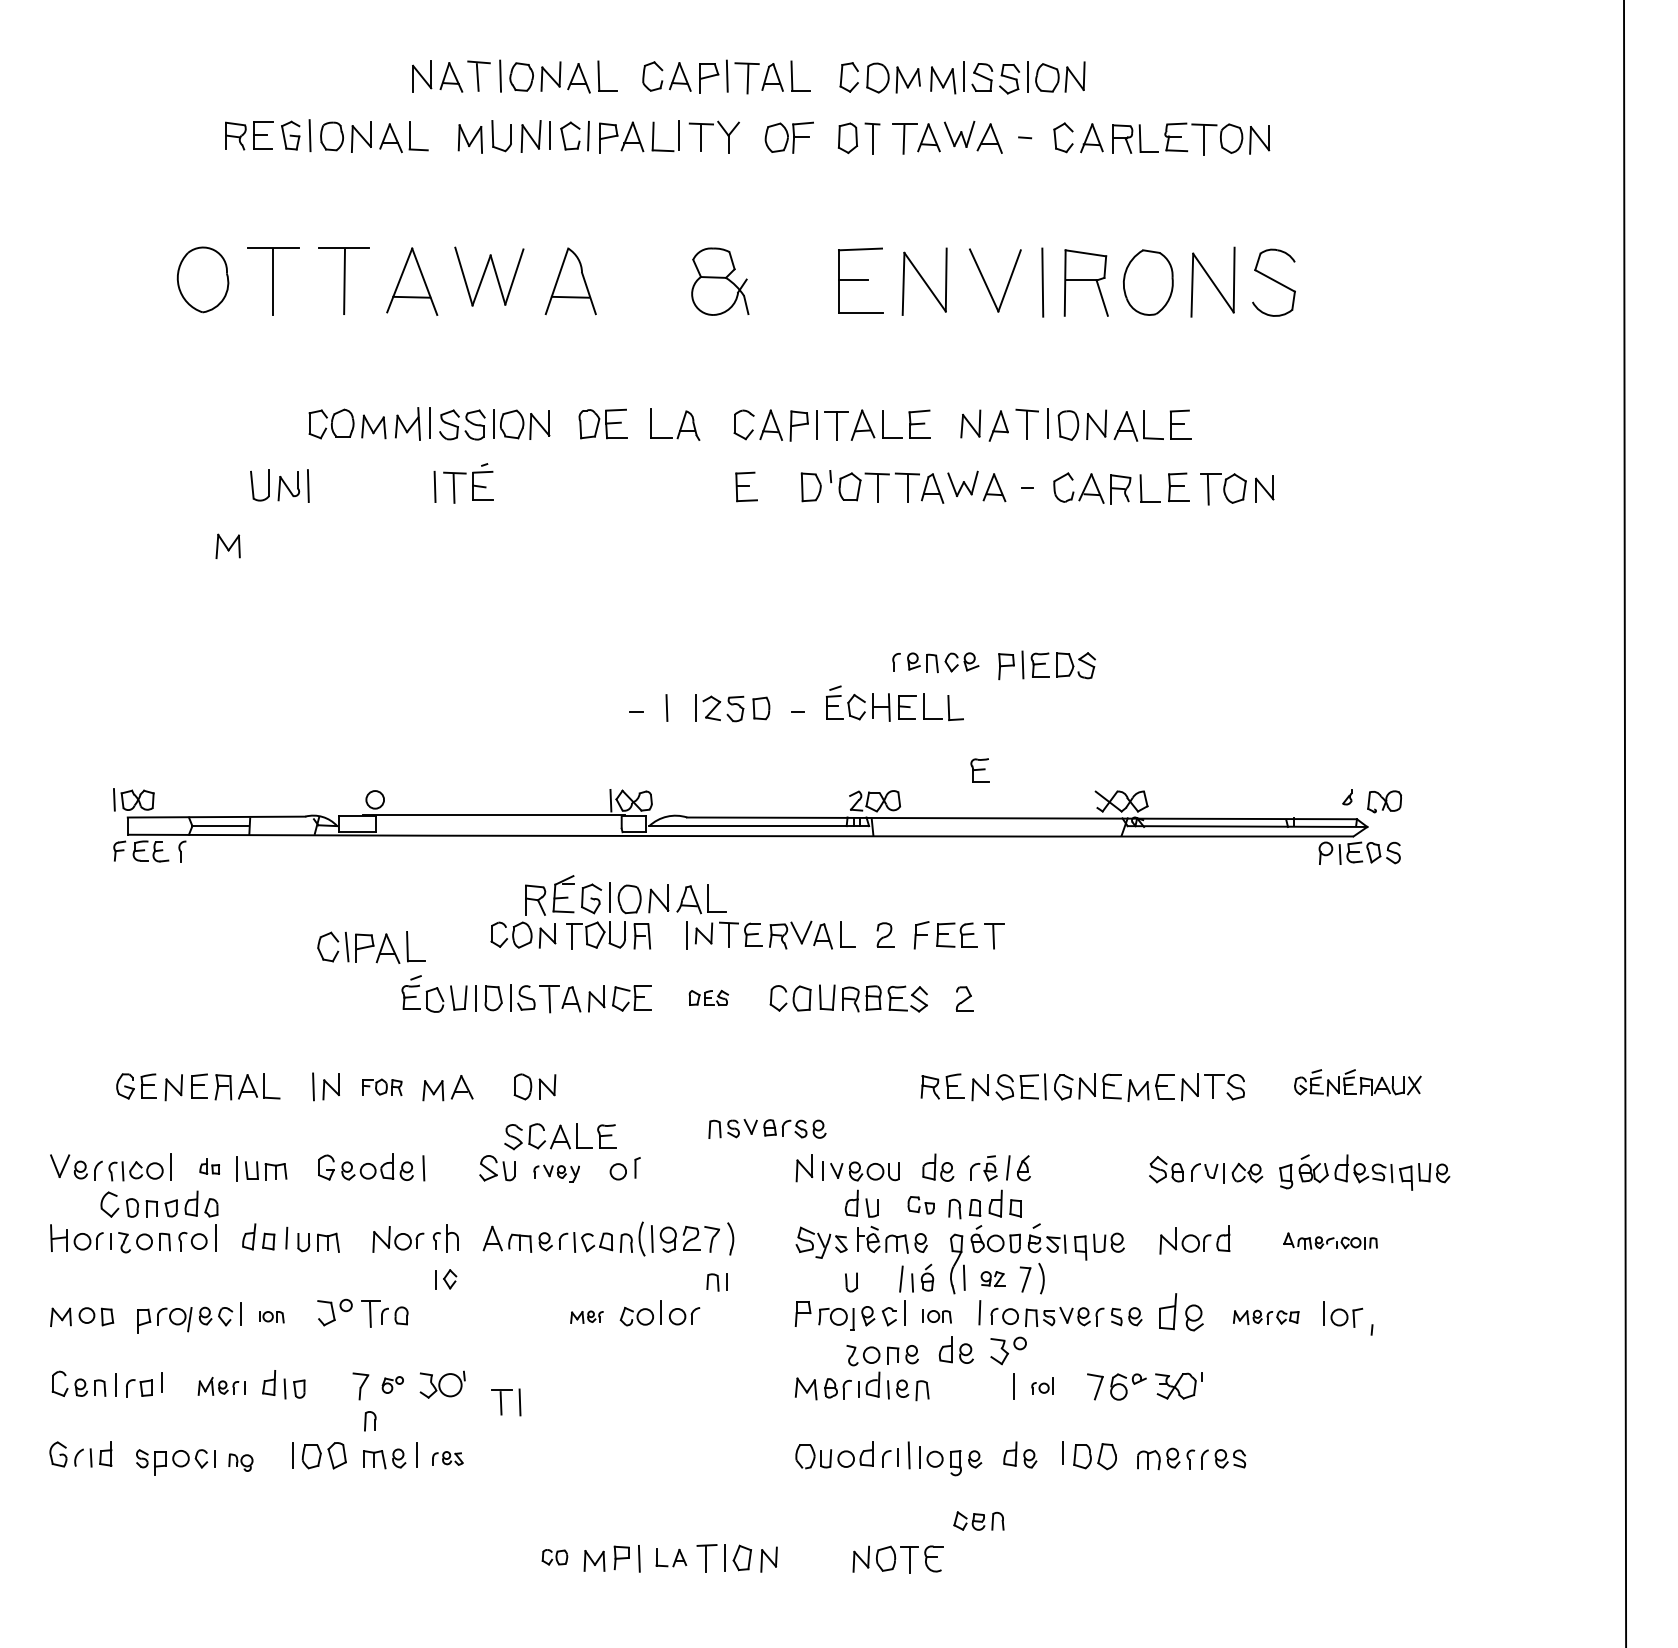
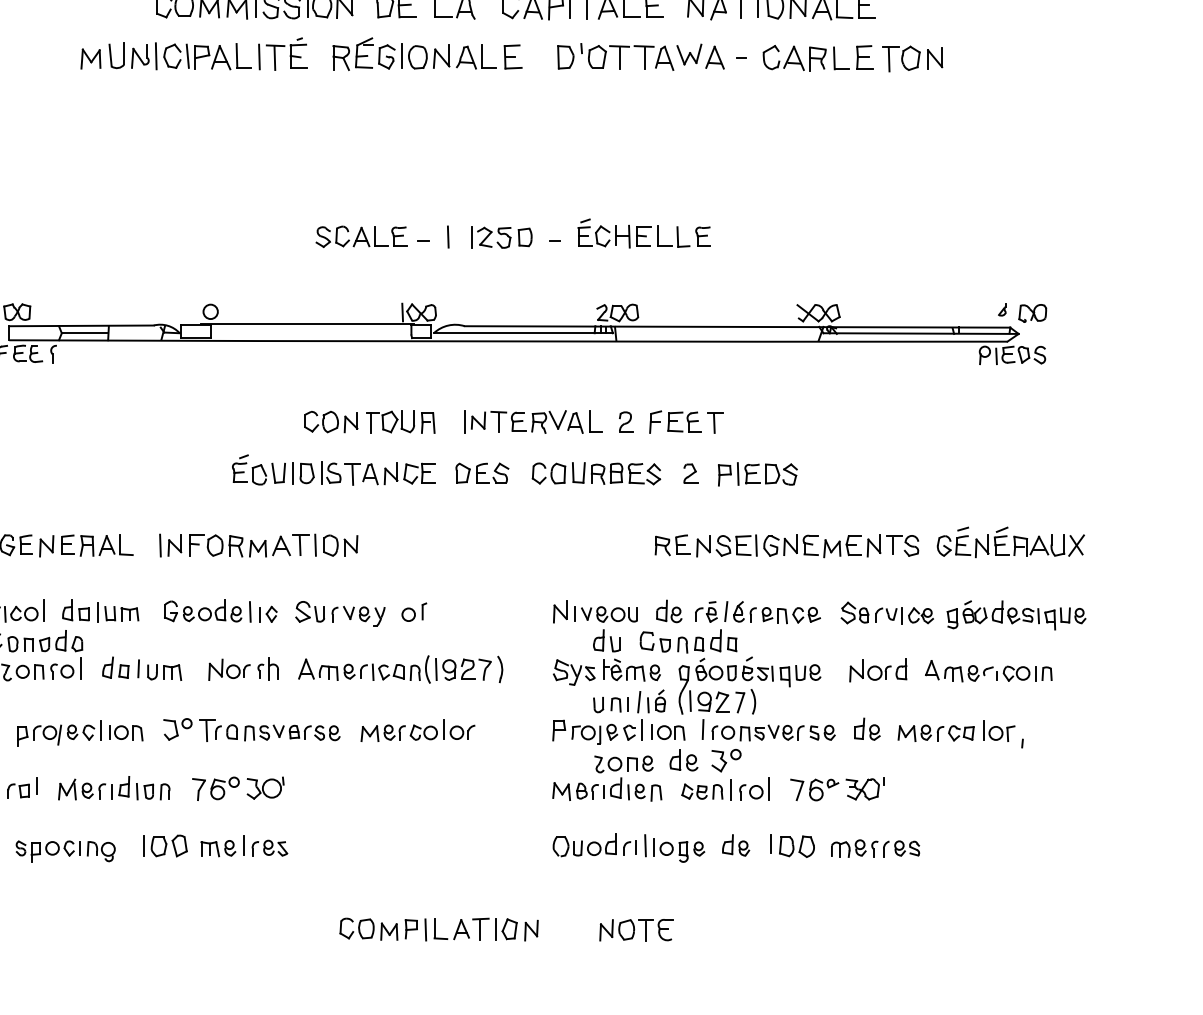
part: (227, 545) -> (90, 58), moved
part: (935, 662) -> (785, 615), moved
part: (1046, 665) -> (757, 474), moved
part: (979, 770) -> (702, 236), moved
part: (625, 895) -> (414, 54), moved
part: (371, 947) -> (207, 56), moved
part: (708, 997) -> (482, 472), size x1.67
part: (1357, 1082) -> (1010, 542), size x1.43
part: (382, 1087) -> (216, 546), size x1.67
part: (767, 1128) -> (292, 732), moved
part: (560, 1136) -> (361, 236), moved
part: (209, 1166) -> (75, 610), size x1.67
part: (556, 1173) -> (358, 616), size x1.43
part: (920, 1205) -> (654, 642), size x1.43
part: (1330, 1240) -> (988, 670), size x1.67
part: (992, 1278) -> (713, 701), size x1.67
part: (446, 1279) -> (268, 614), moved
part: (716, 1282) -> (618, 704), moved
part: (1181, 1312) -> (867, 729), size x0.71
part: (271, 1316) -> (126, 732), size x1.67
part: (586, 1316) -> (382, 732), size x1.67
part: (936, 1316) -> (667, 732), size x1.43
part: (1266, 1317) -> (936, 733), size x1.43
part: (392, 1384) -> (224, 787), size x1.67
part: (1042, 1385) -> (754, 788), size x1.67
part: (221, 1386) -> (85, 789), size x1.43
part: (506, 1402) -> (304, 545), moved
part: (370, 1421) -> (165, 792), moved
part: (447, 1458) -> (269, 848), size x1.43
part: (240, 1462) -> (100, 851), size x1.43
part: (978, 1520) -> (702, 791), moved
part: (554, 1557) -> (356, 928), size x1.67
part: (671, 1557) -> (451, 928), size x1.43

